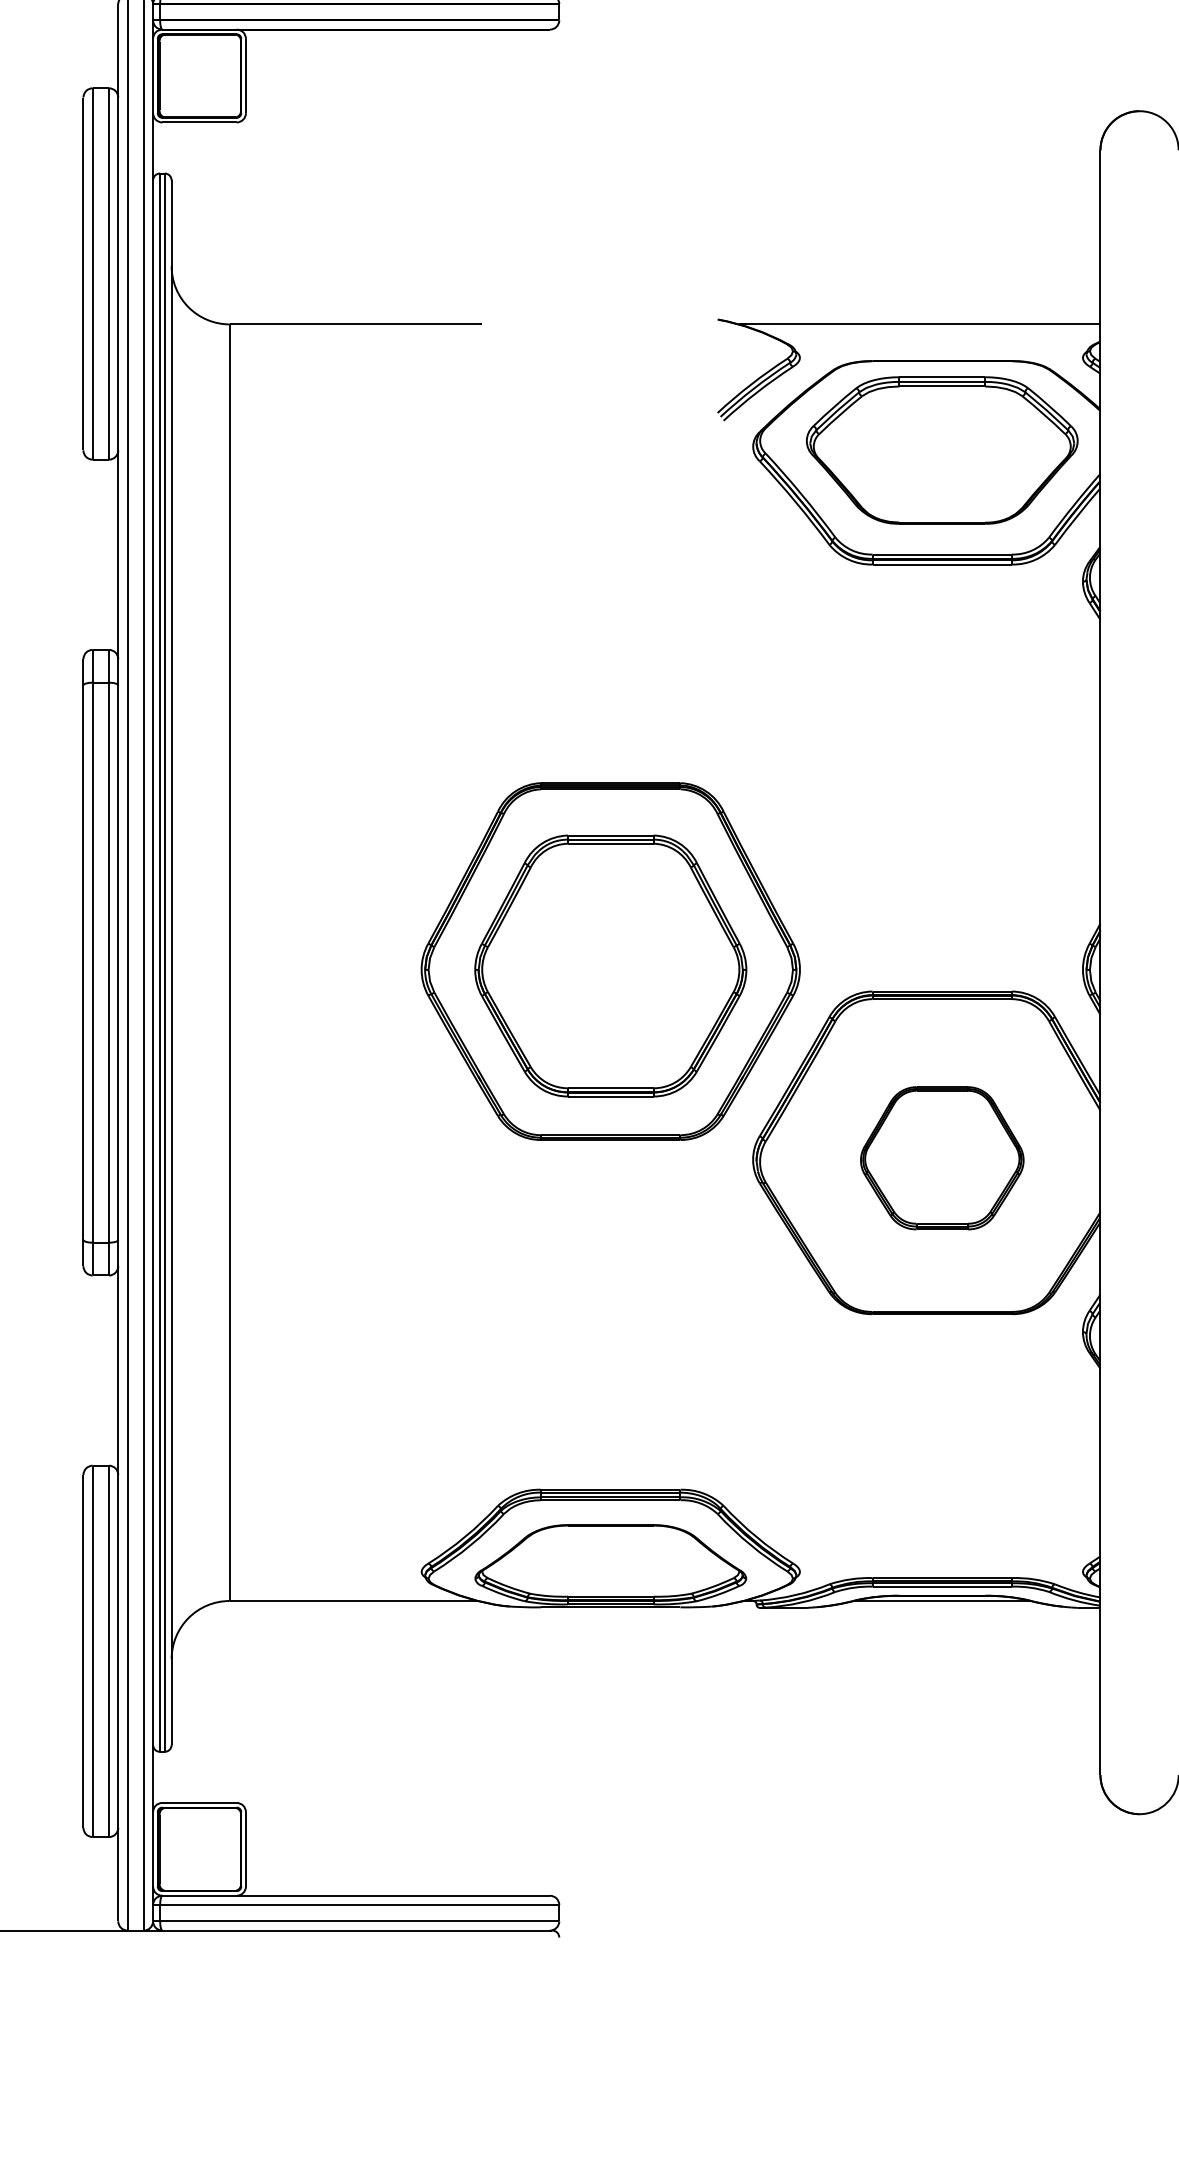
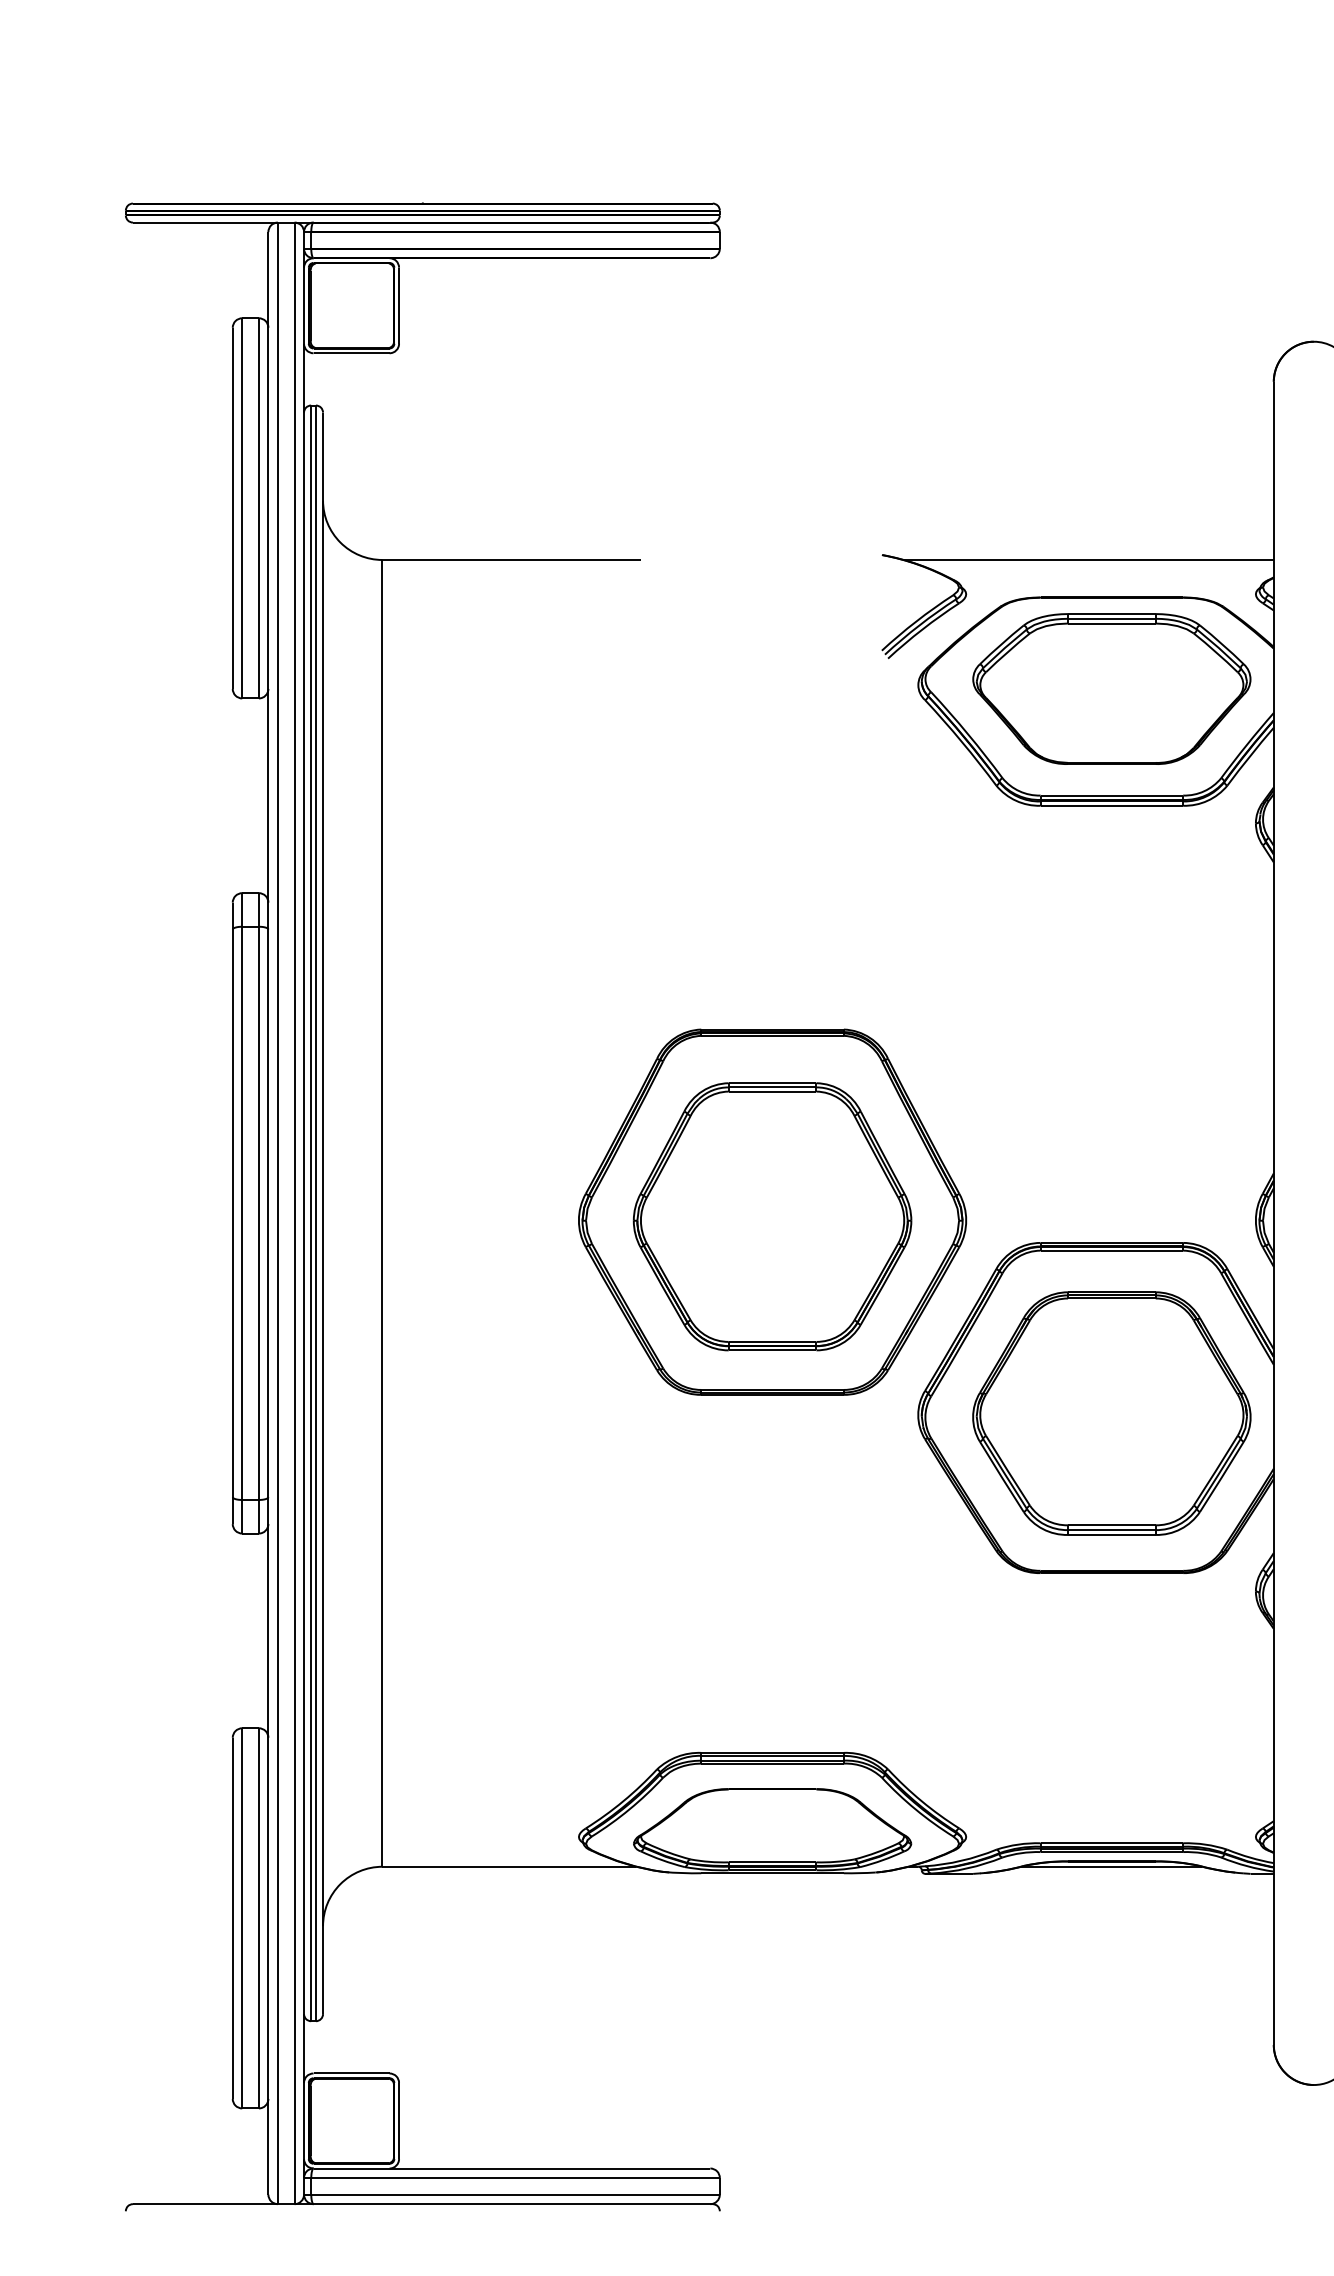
part: (941, 1158) -> (1111, 1413), size x1.67

